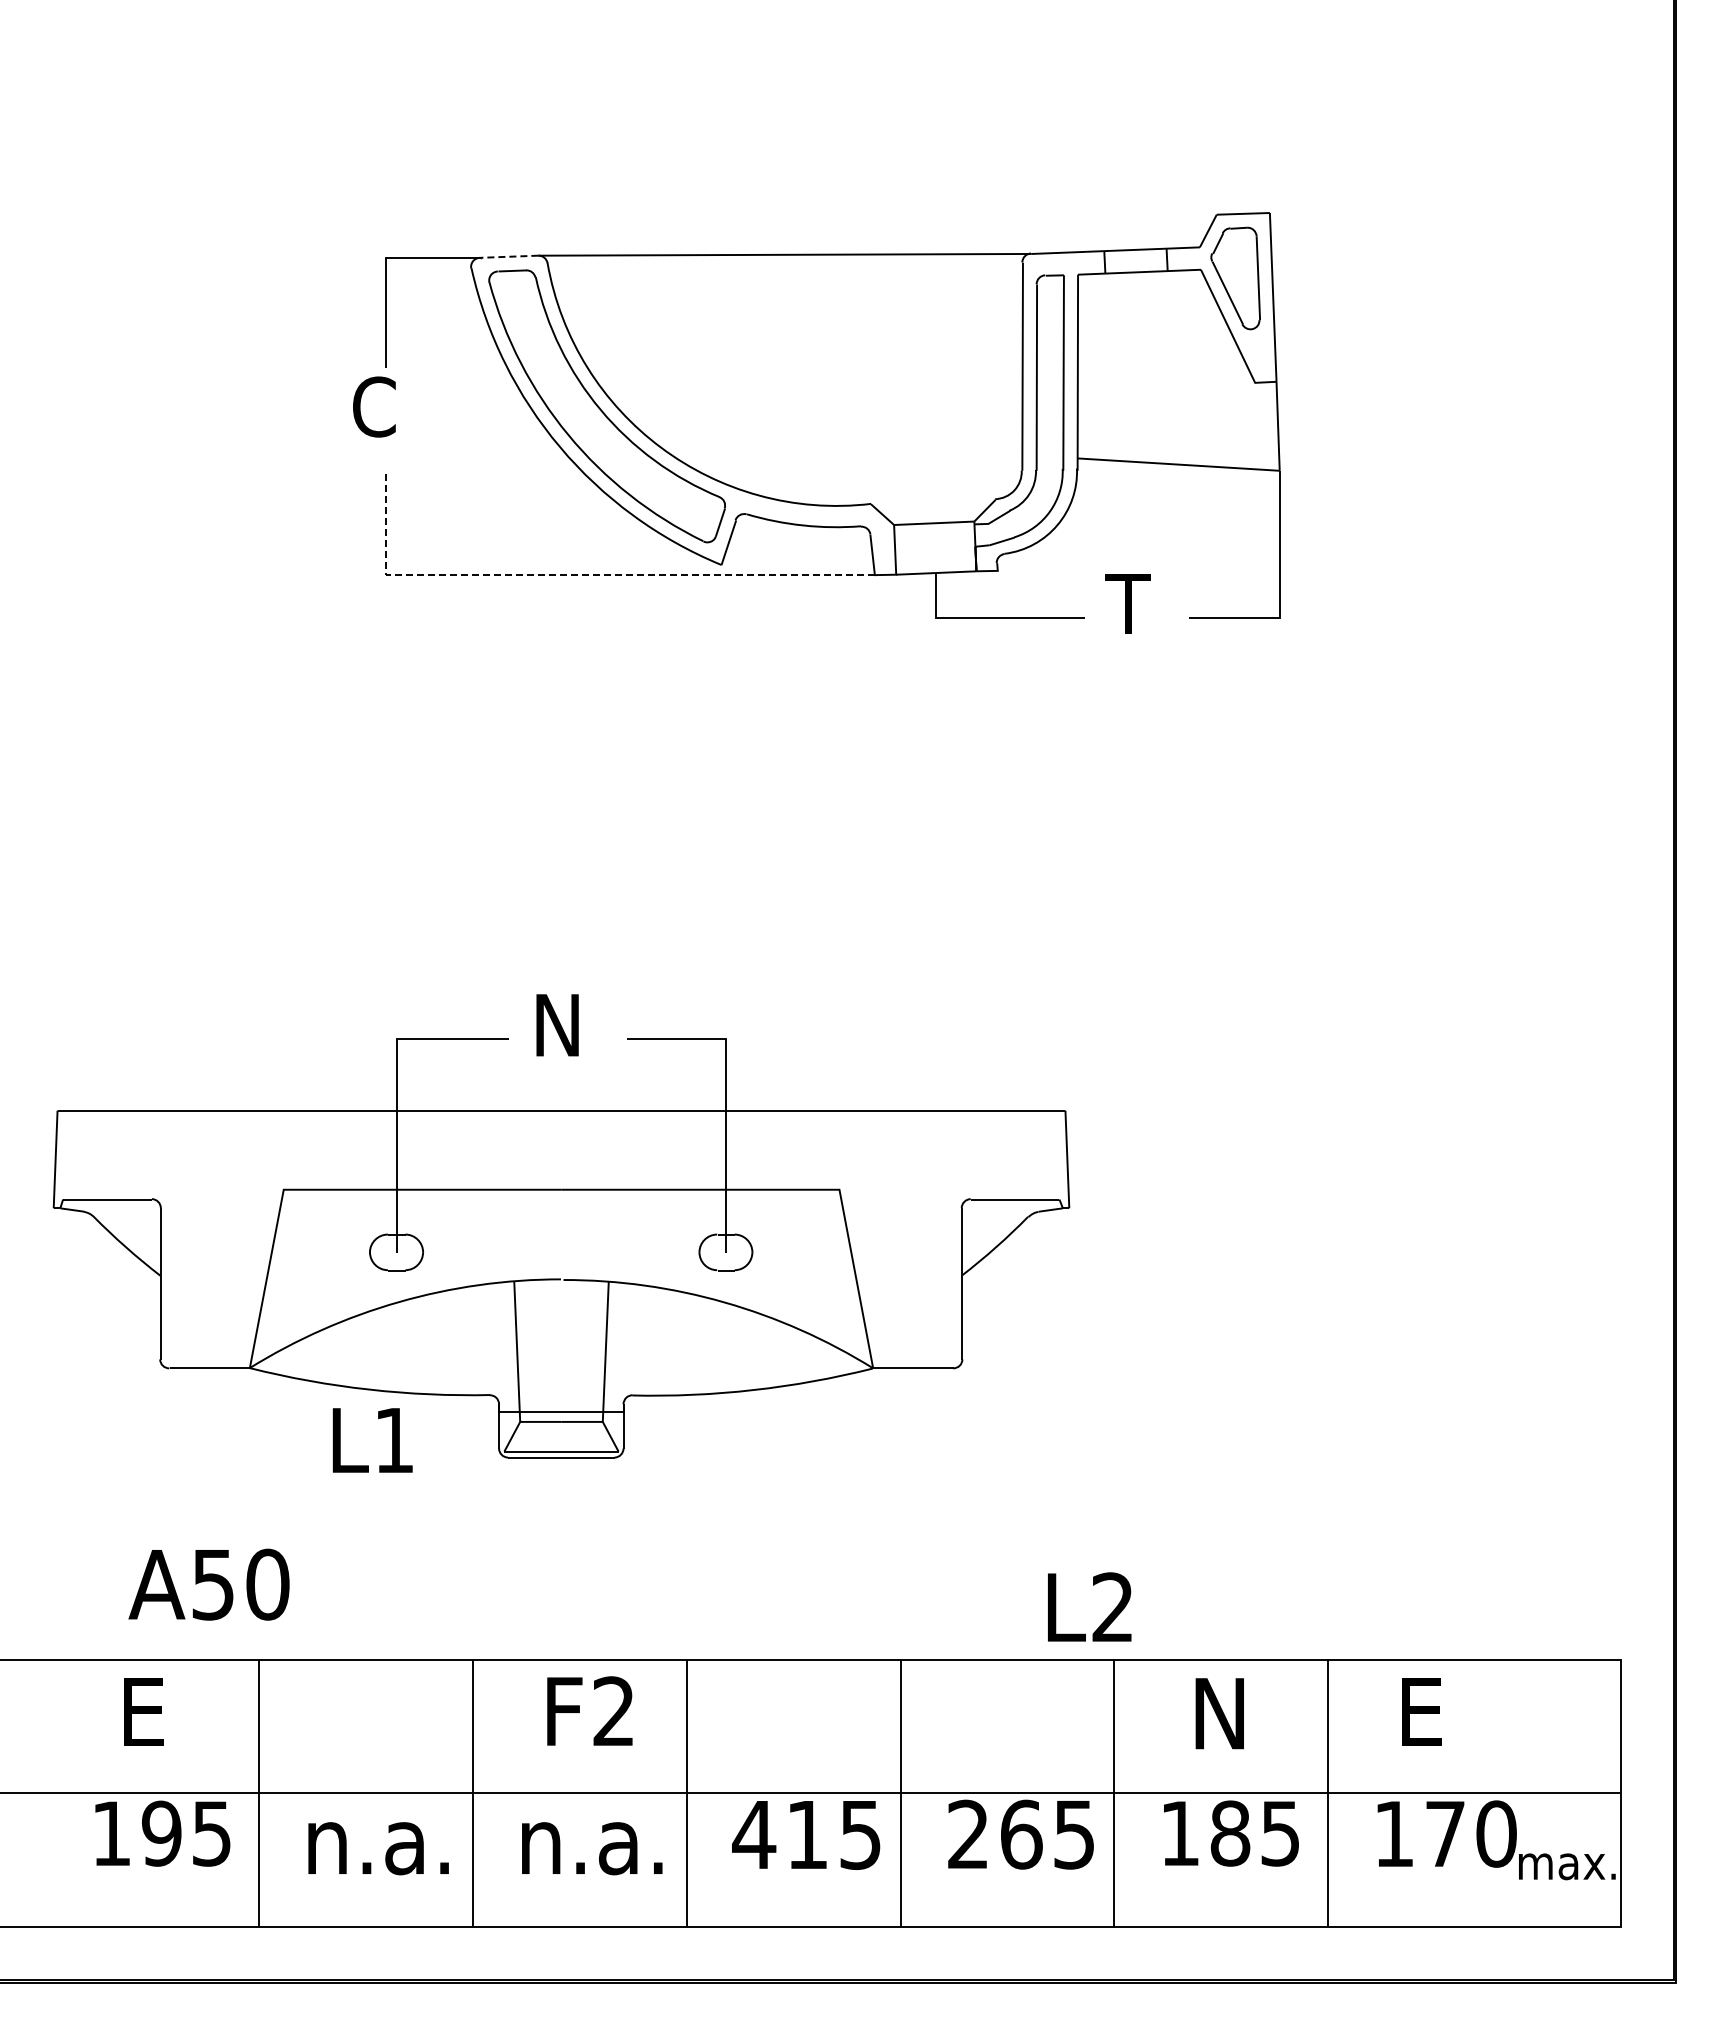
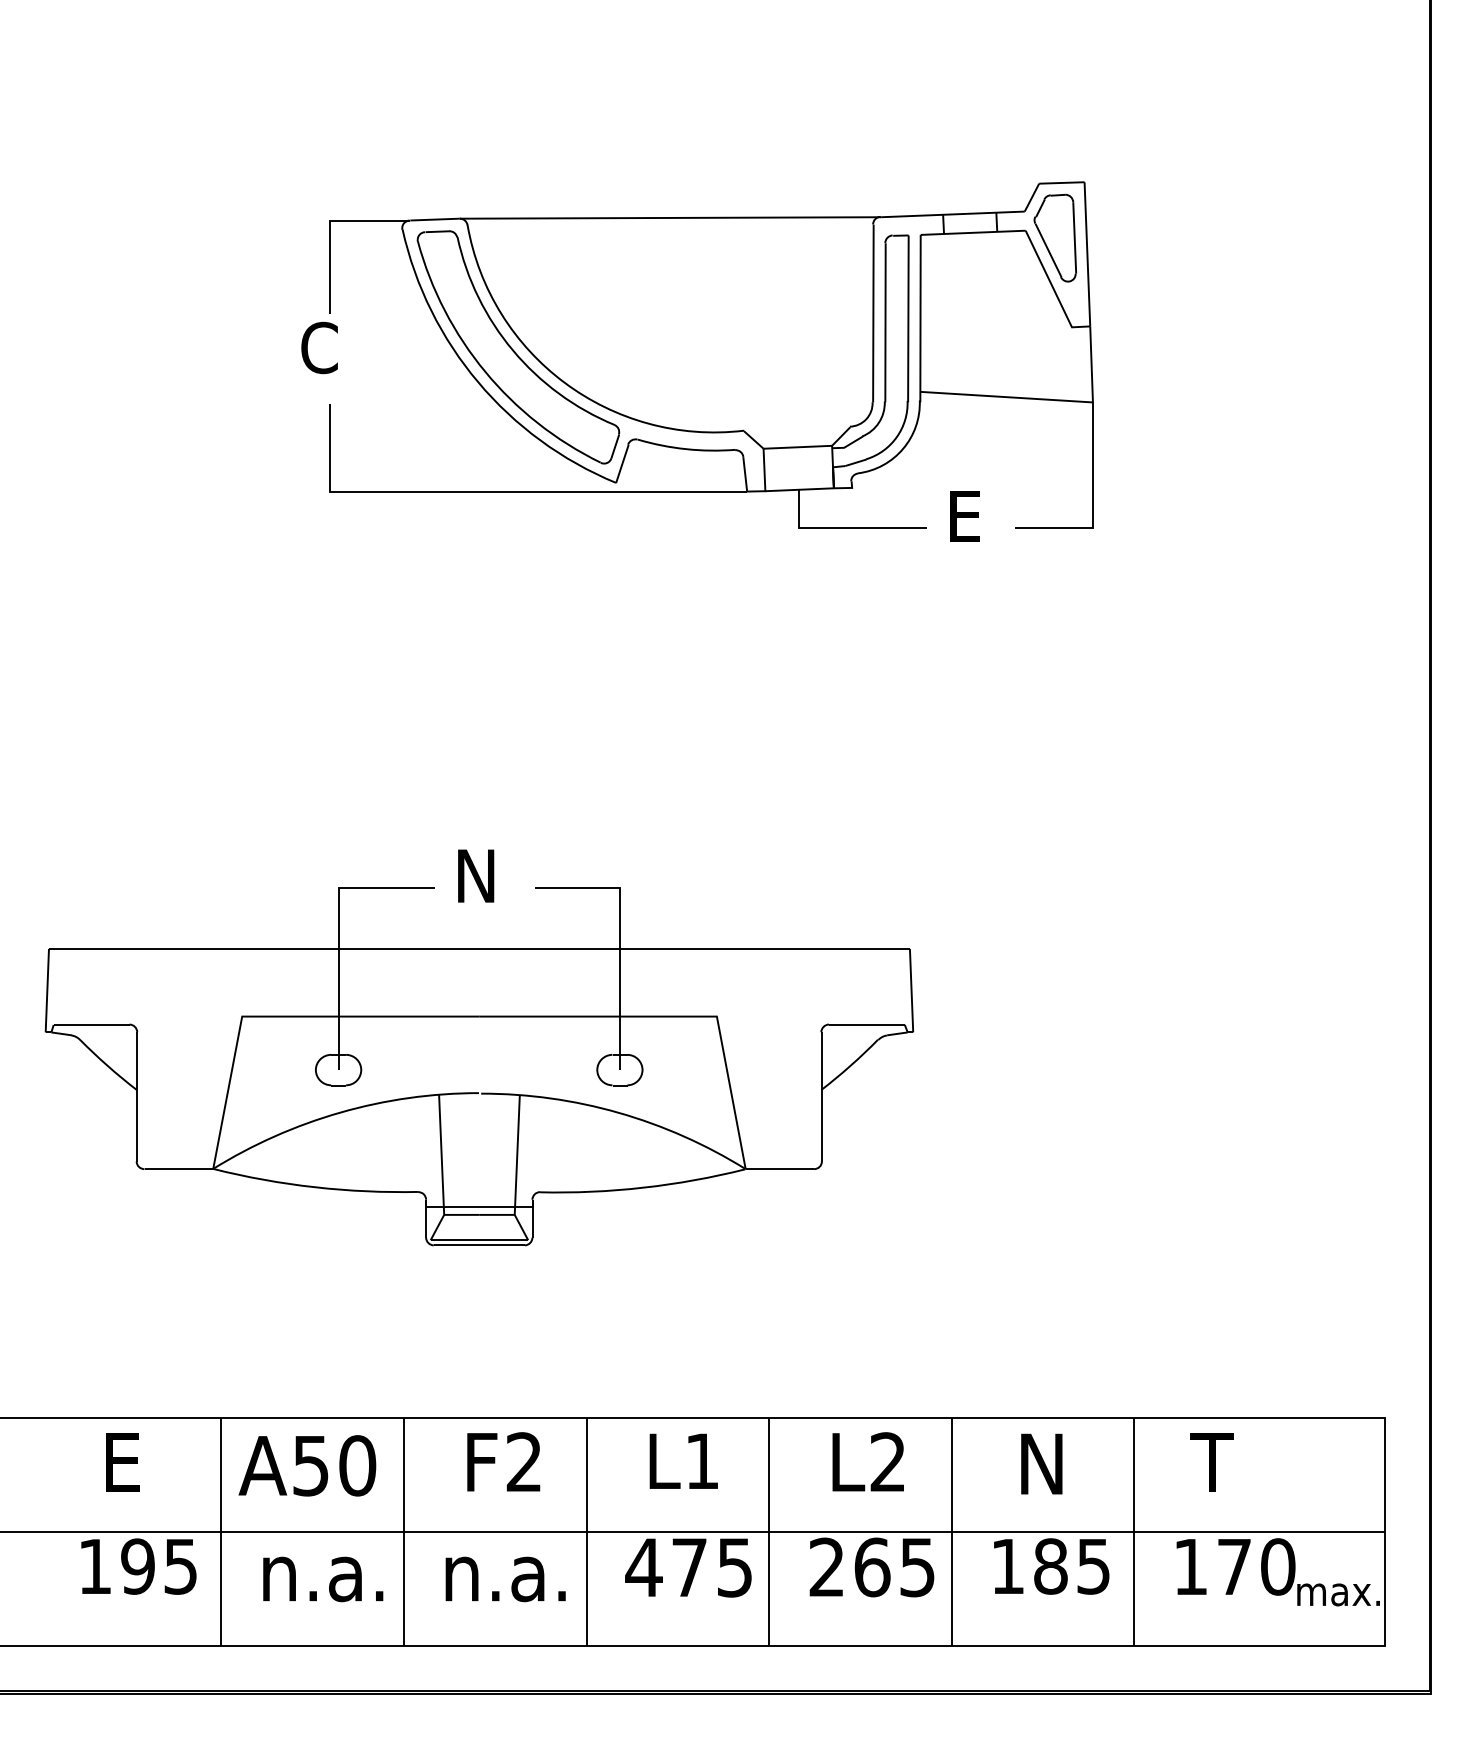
line: (508, 256) -> (434, 219), dashed -> solid
line: (578, 575) -> (493, 491), dashed -> solid
text: (1127, 603) -> (962, 515), T -> E
text: (372, 1440) -> (683, 1461), moved
text: (208, 1584) -> (306, 1465), moved
text: (1089, 1606) -> (868, 1461), moved
text: (1418, 1711) -> (1211, 1462), E -> T
text: (807, 1834) -> (689, 1567), 415 -> 475

